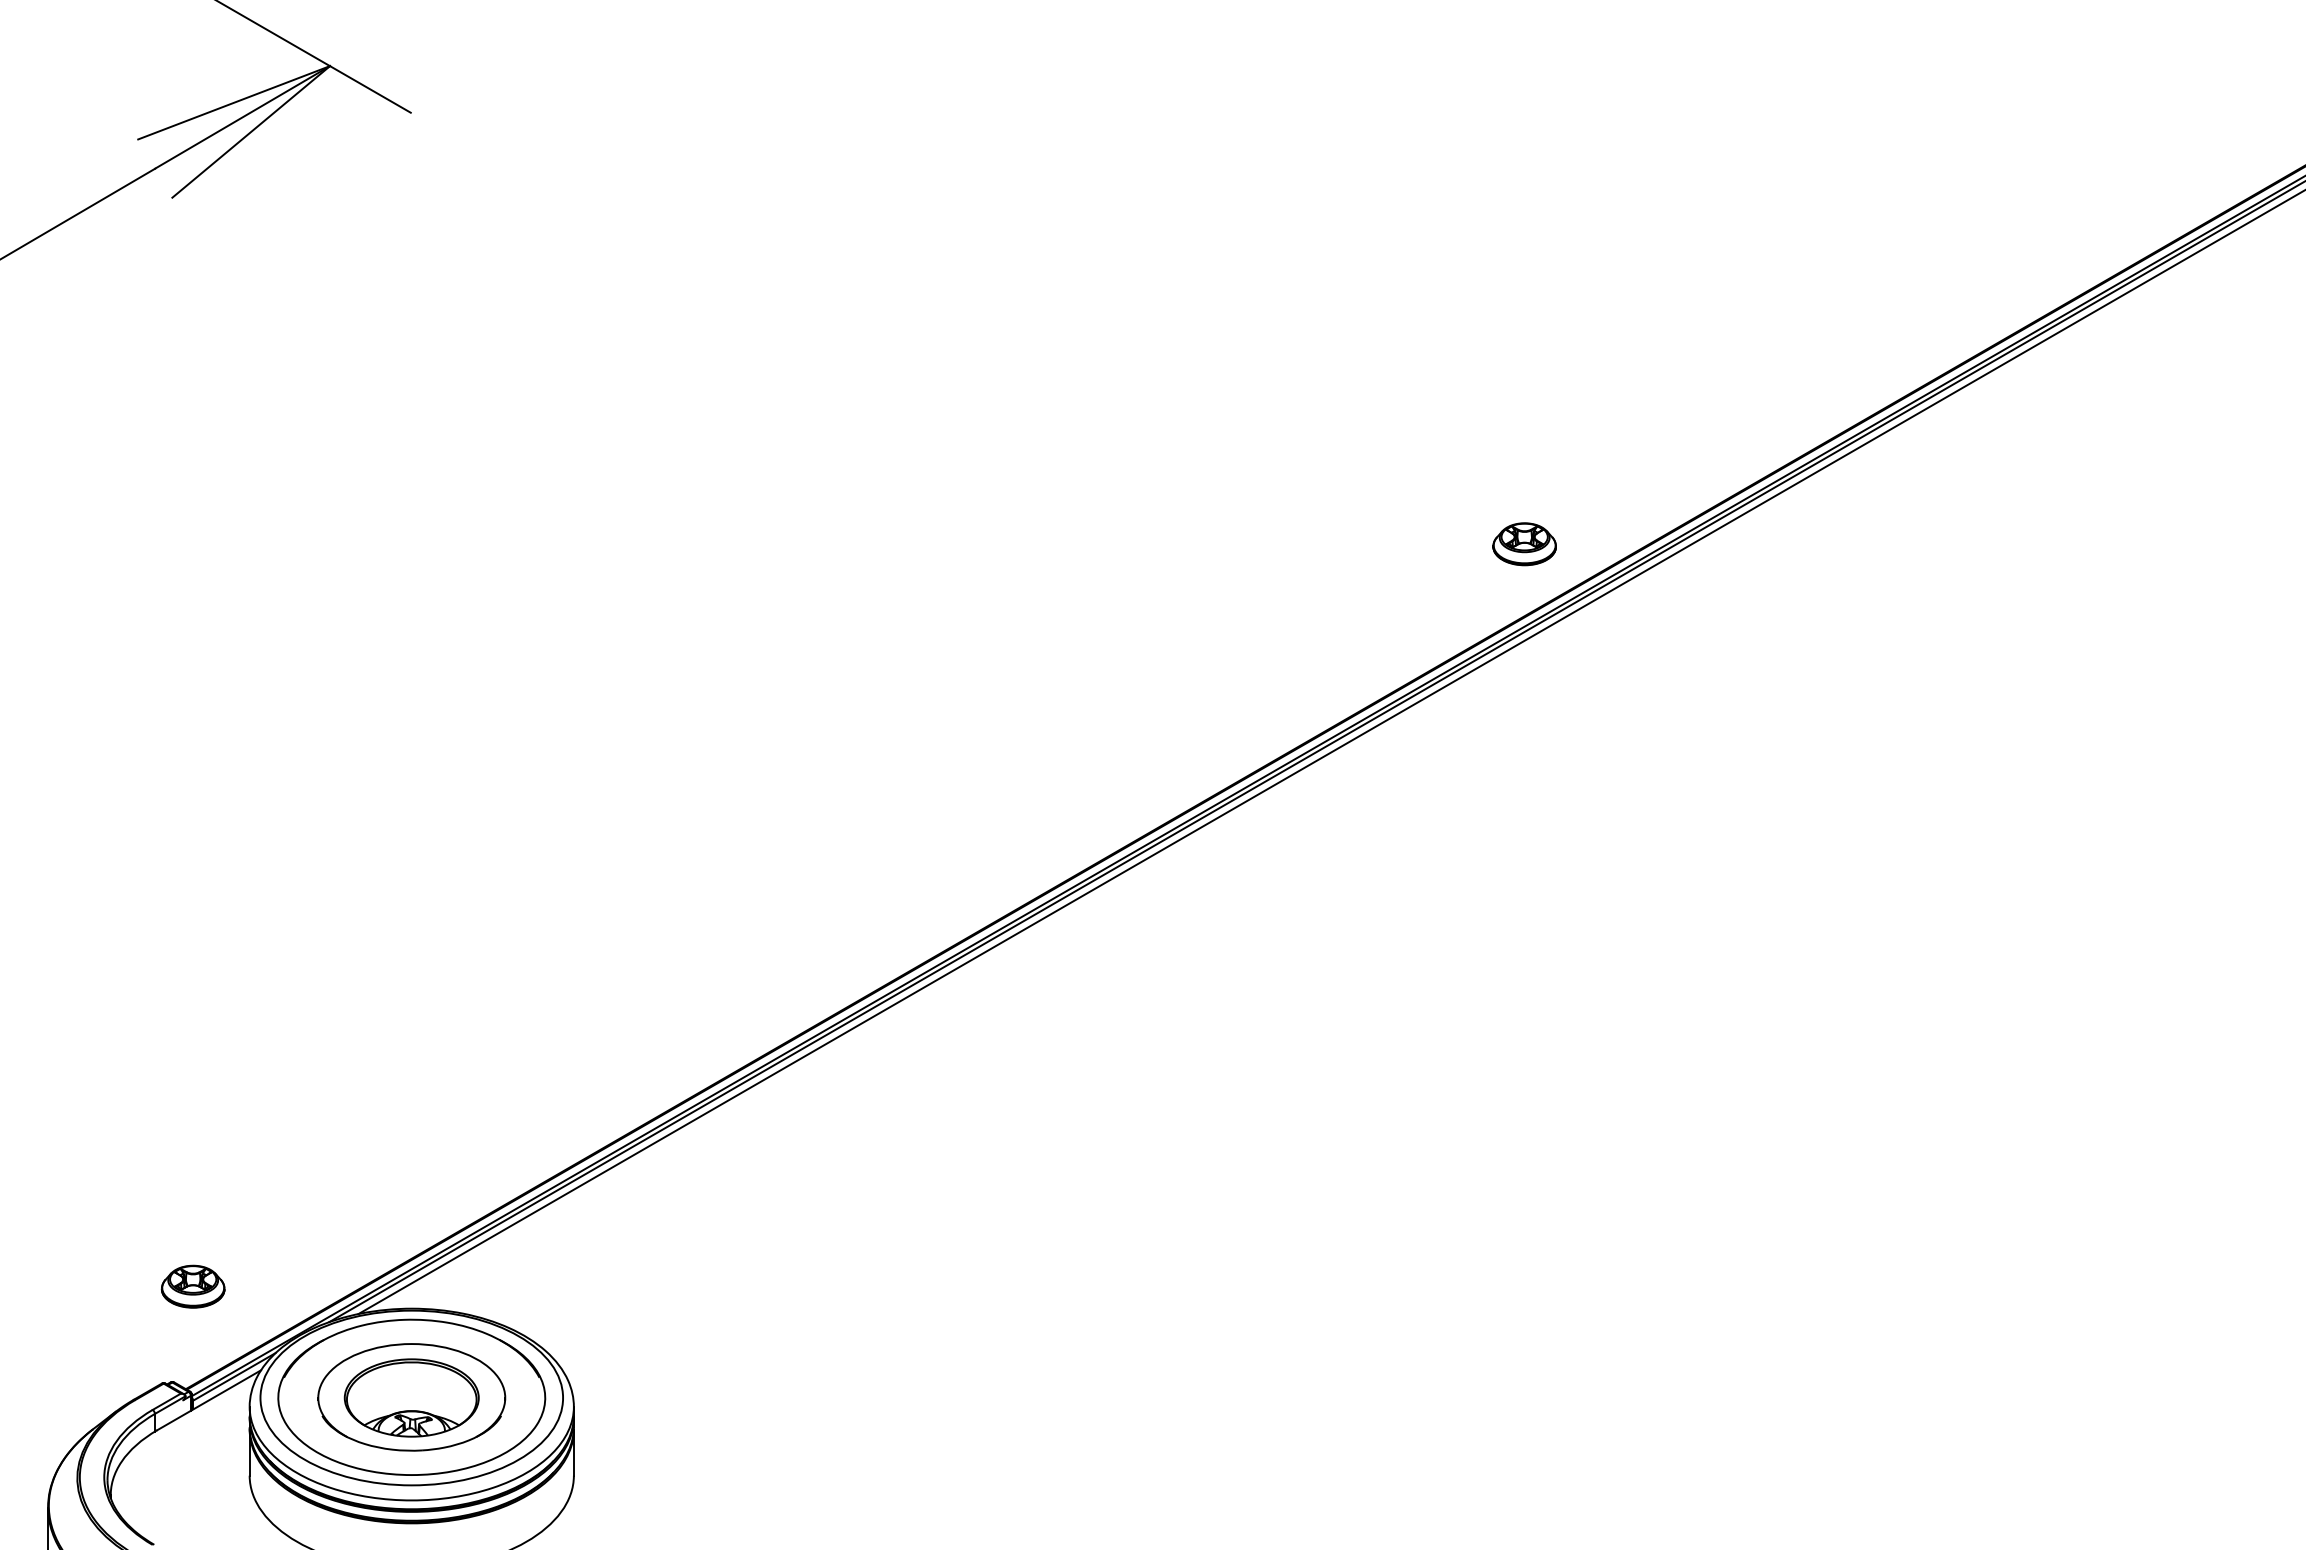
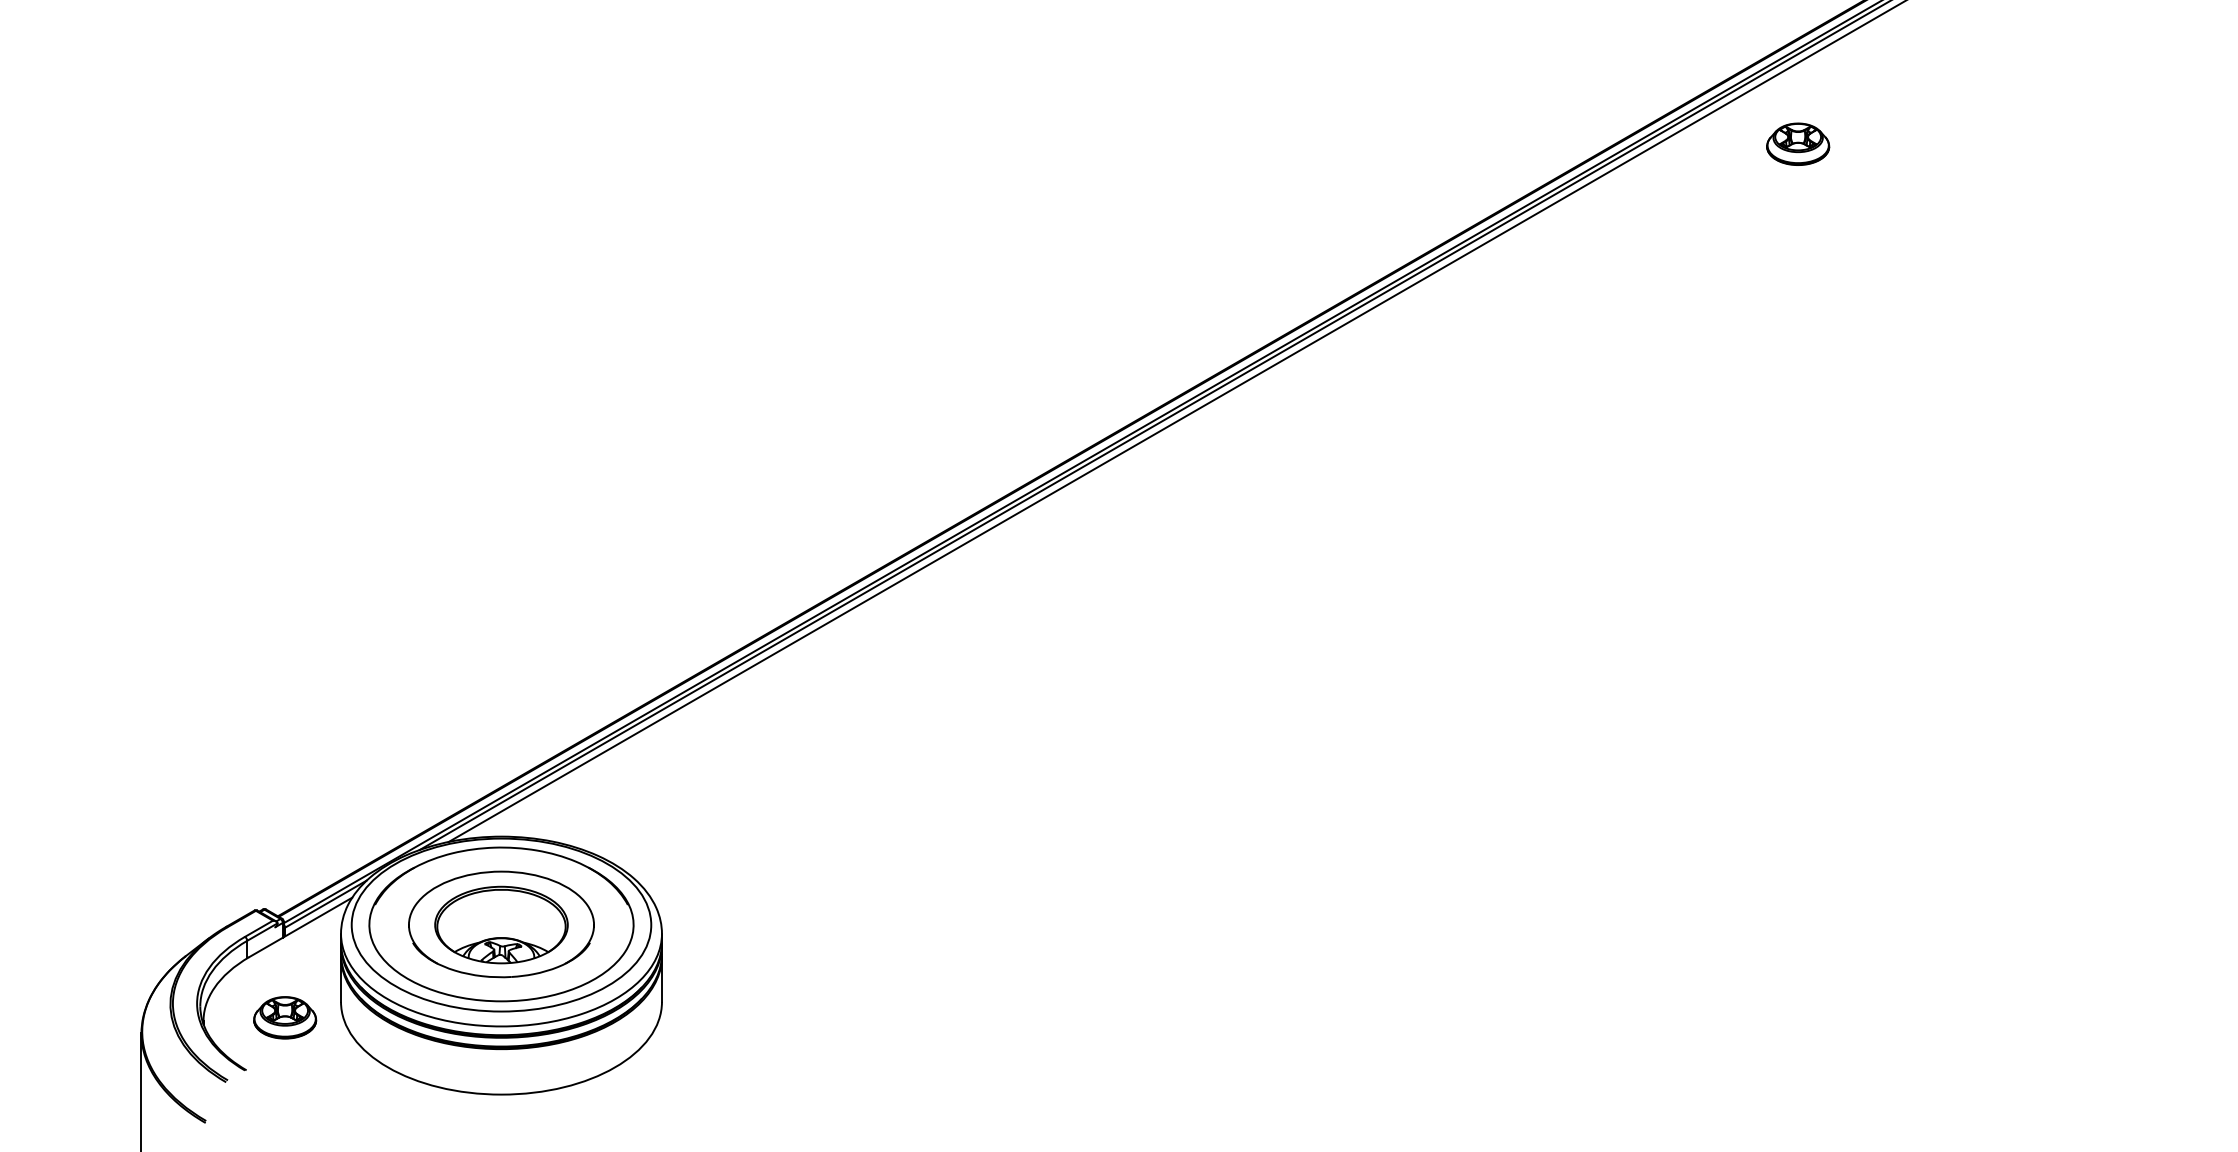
part: (1524, 544) -> (1797, 144), moved
part: (192, 1286) -> (284, 1017), moved

